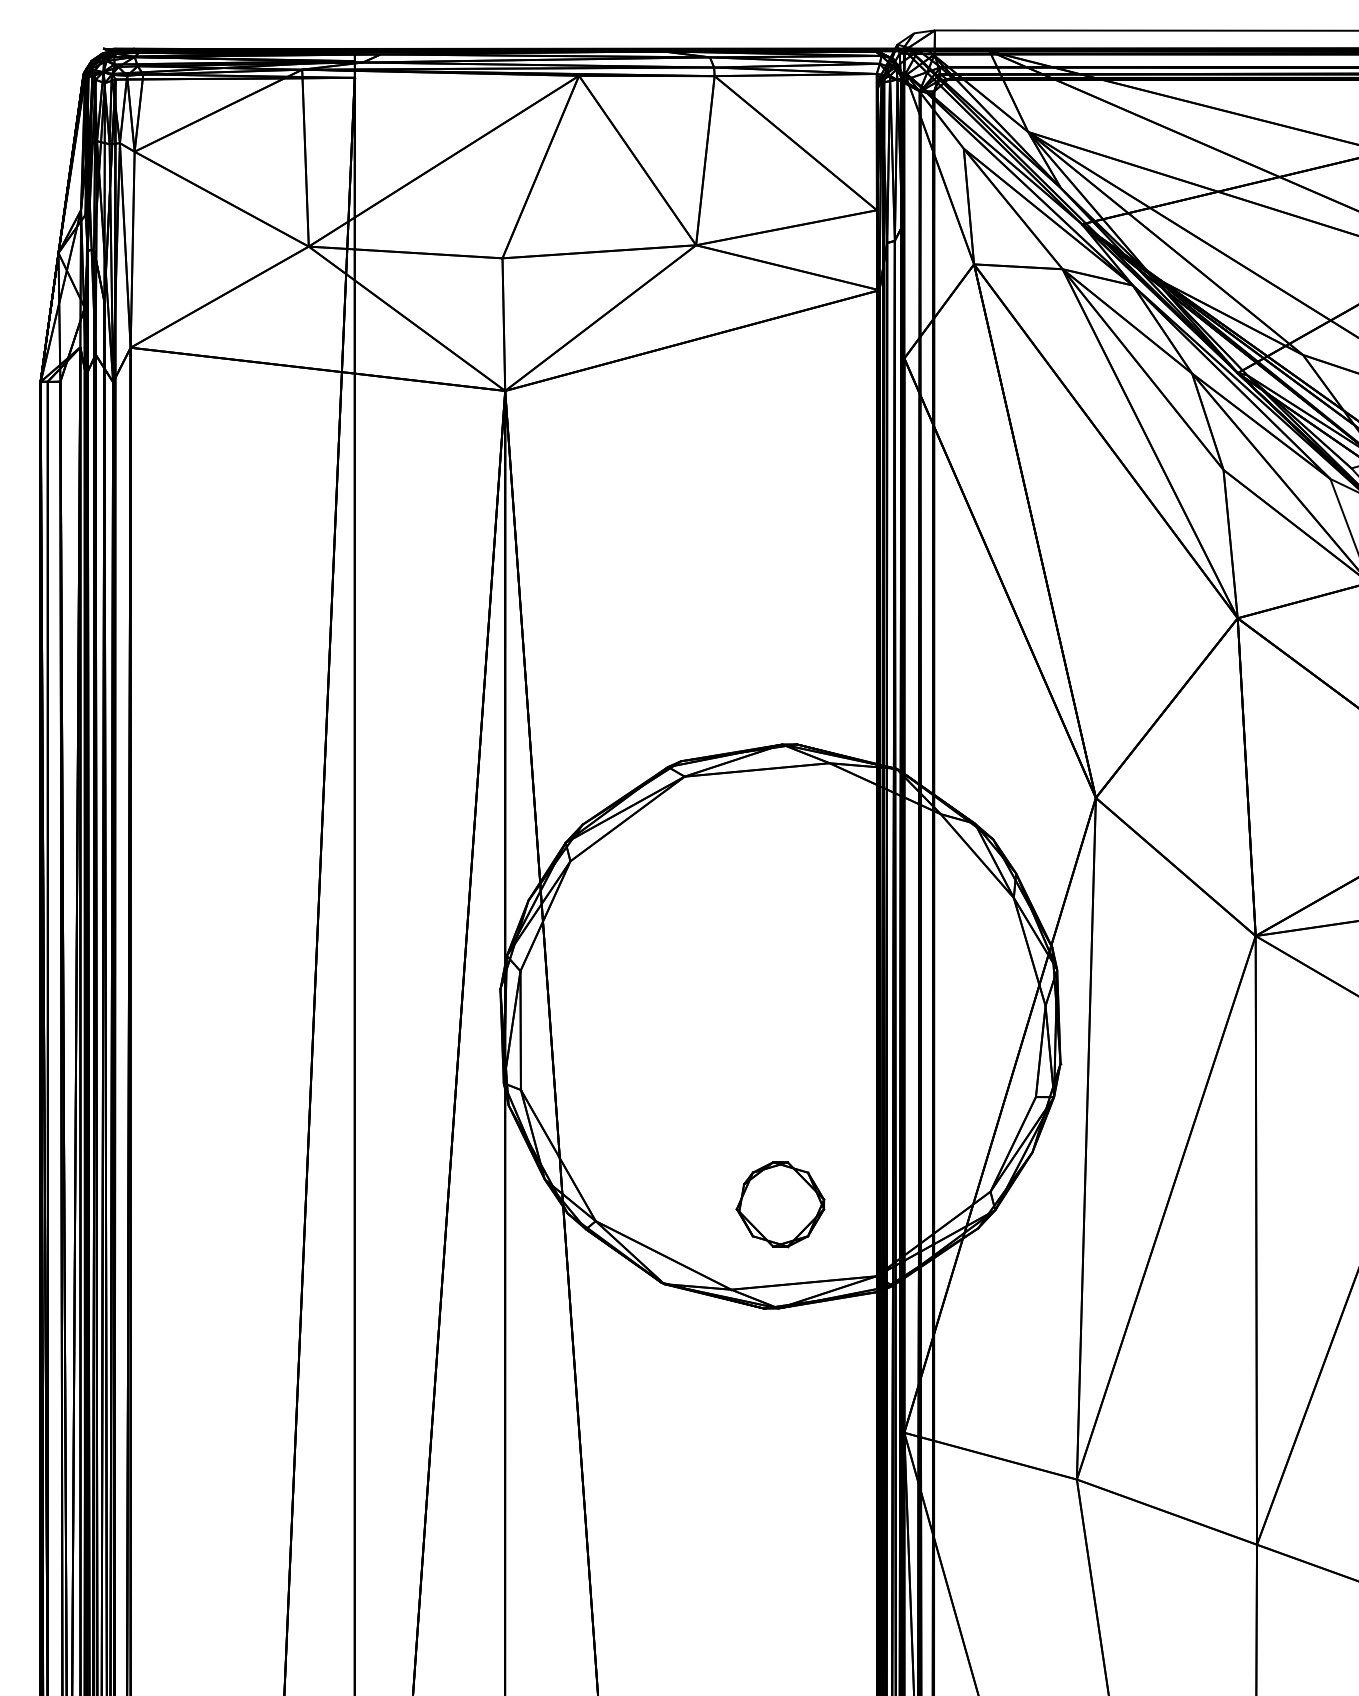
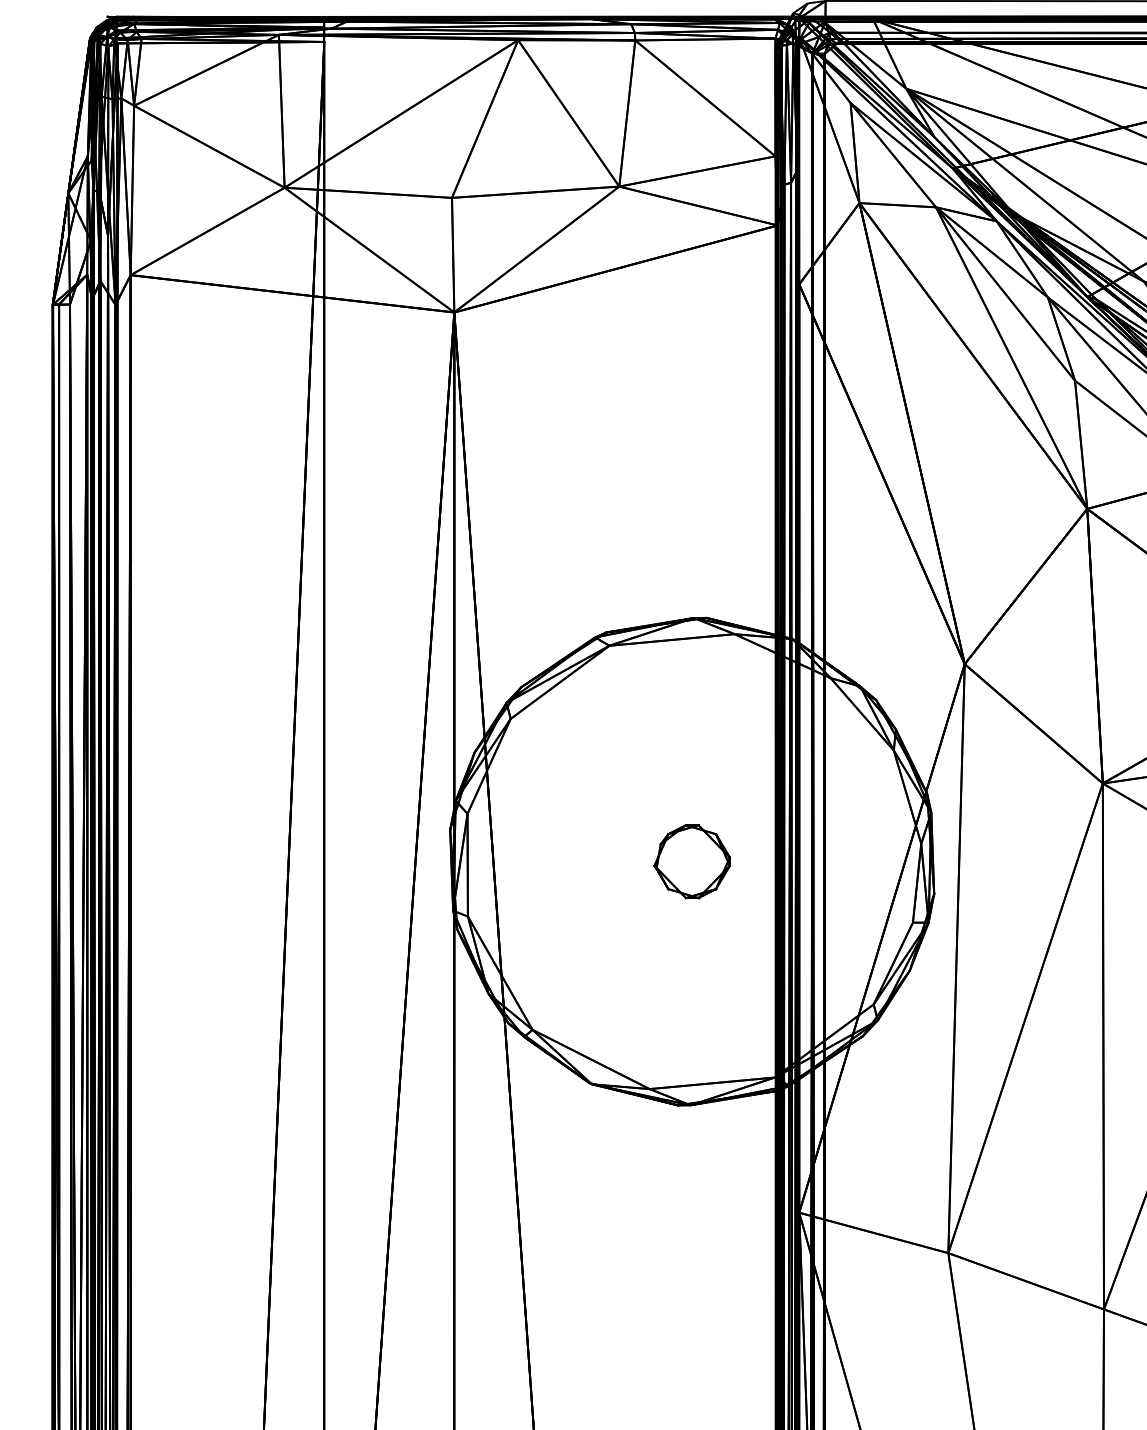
part: (780, 1204) -> (692, 861), moved

